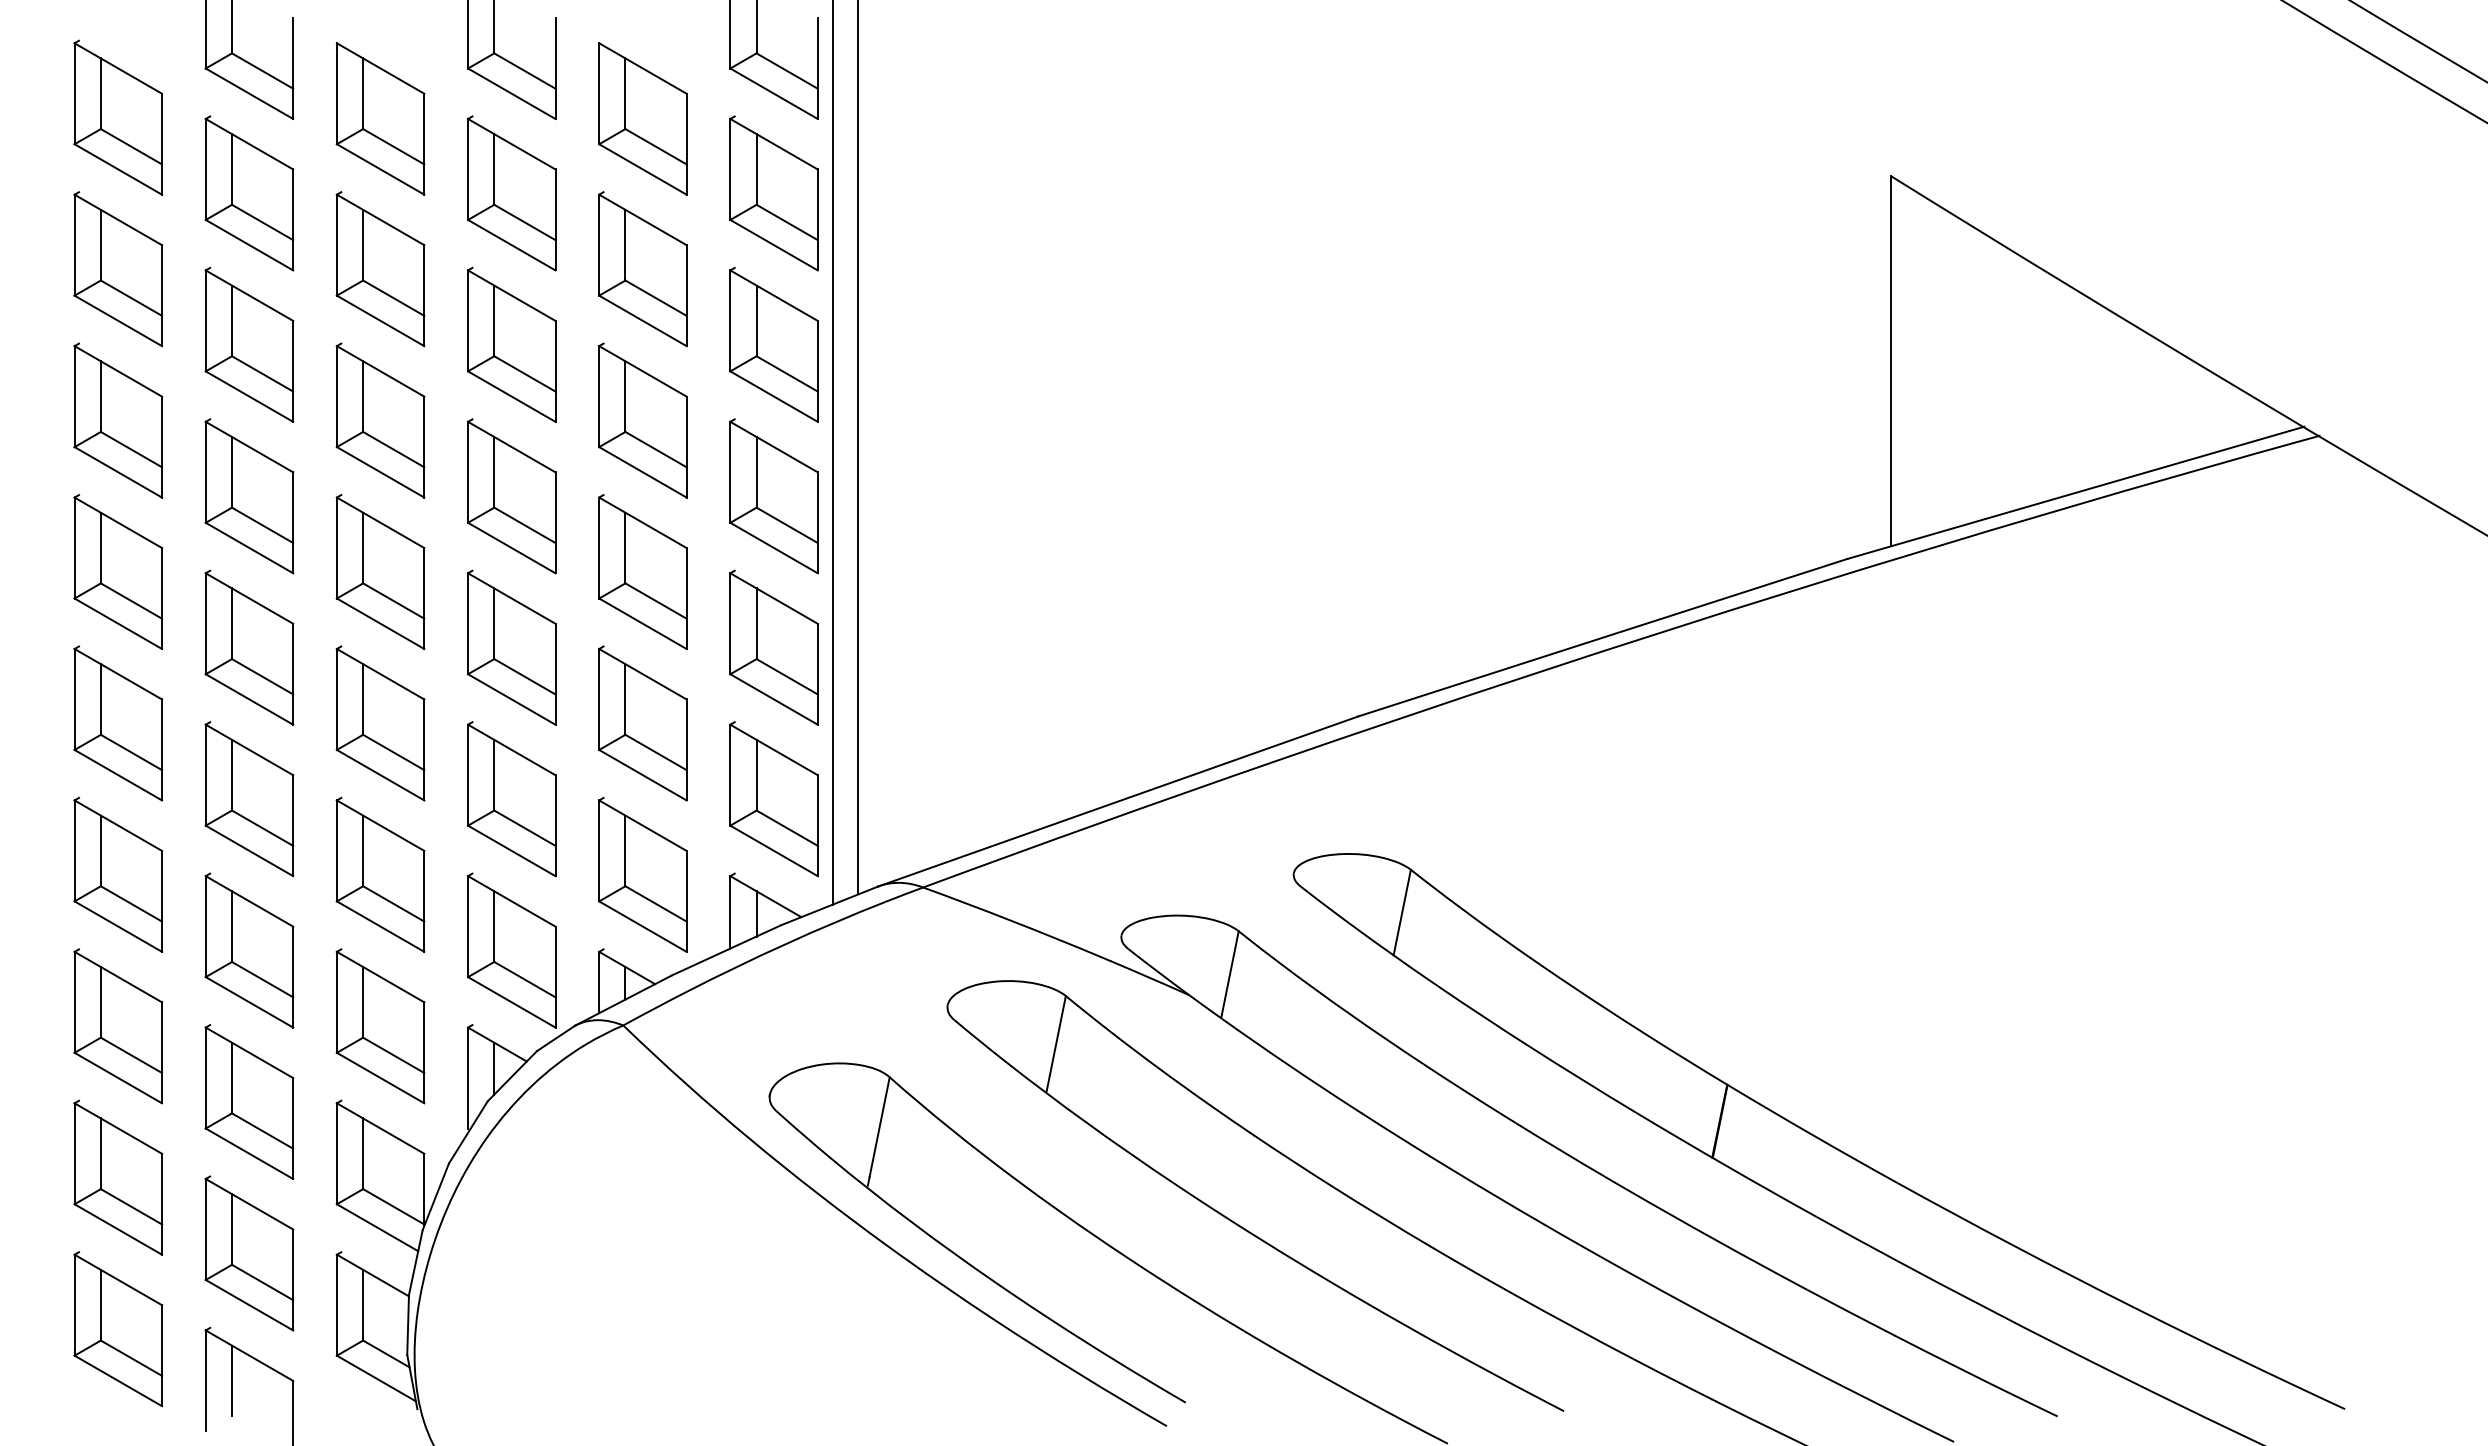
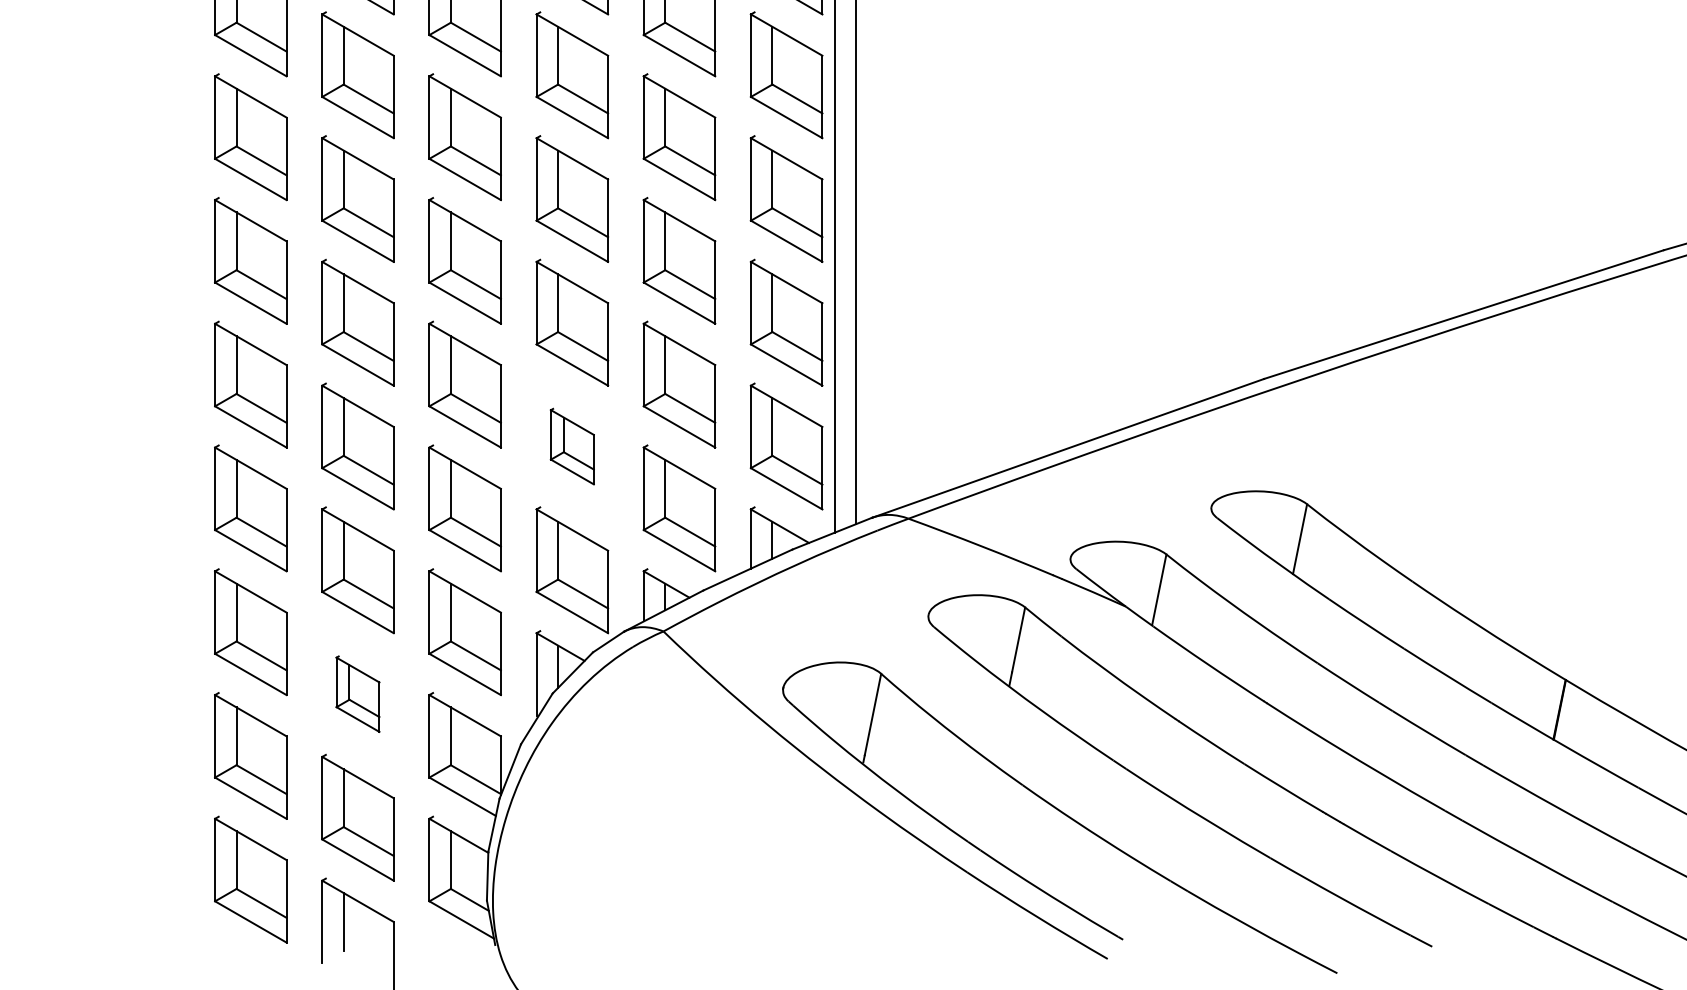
part: (511, 799) -> (572, 446), size x0.6
part: (249, 1102) -> (358, 694), size x0.6

